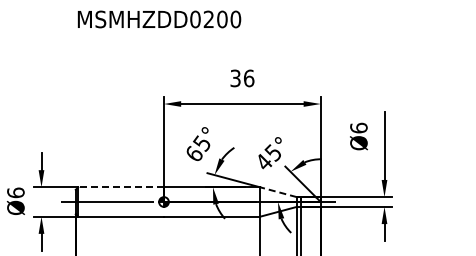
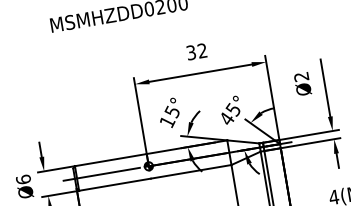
text: (248, 78) -> (202, 50), 36 -> 32
text: (358, 127) -> (301, 76), Ø6 -> Ø2
text: (194, 153) -> (167, 121), 65° -> 15°
line: (121, 187) -> (111, 160), dashed -> solid
line: (278, 192) -> (243, 142), dashed -> solid

